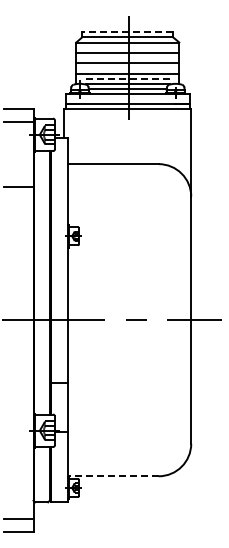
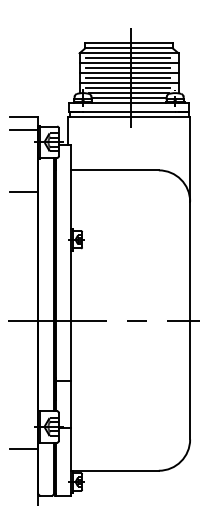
line: (127, 32) -> (128, 43), dashed -> solid
line: (126, 47) -> (127, 58), added
line: (126, 58) -> (127, 68), added
line: (126, 68) -> (127, 78), added
line: (126, 78) -> (127, 87), dashed -> solid
line: (18, 453) -> (23, 448), added
line: (113, 476) -> (115, 470), dashed -> solid

